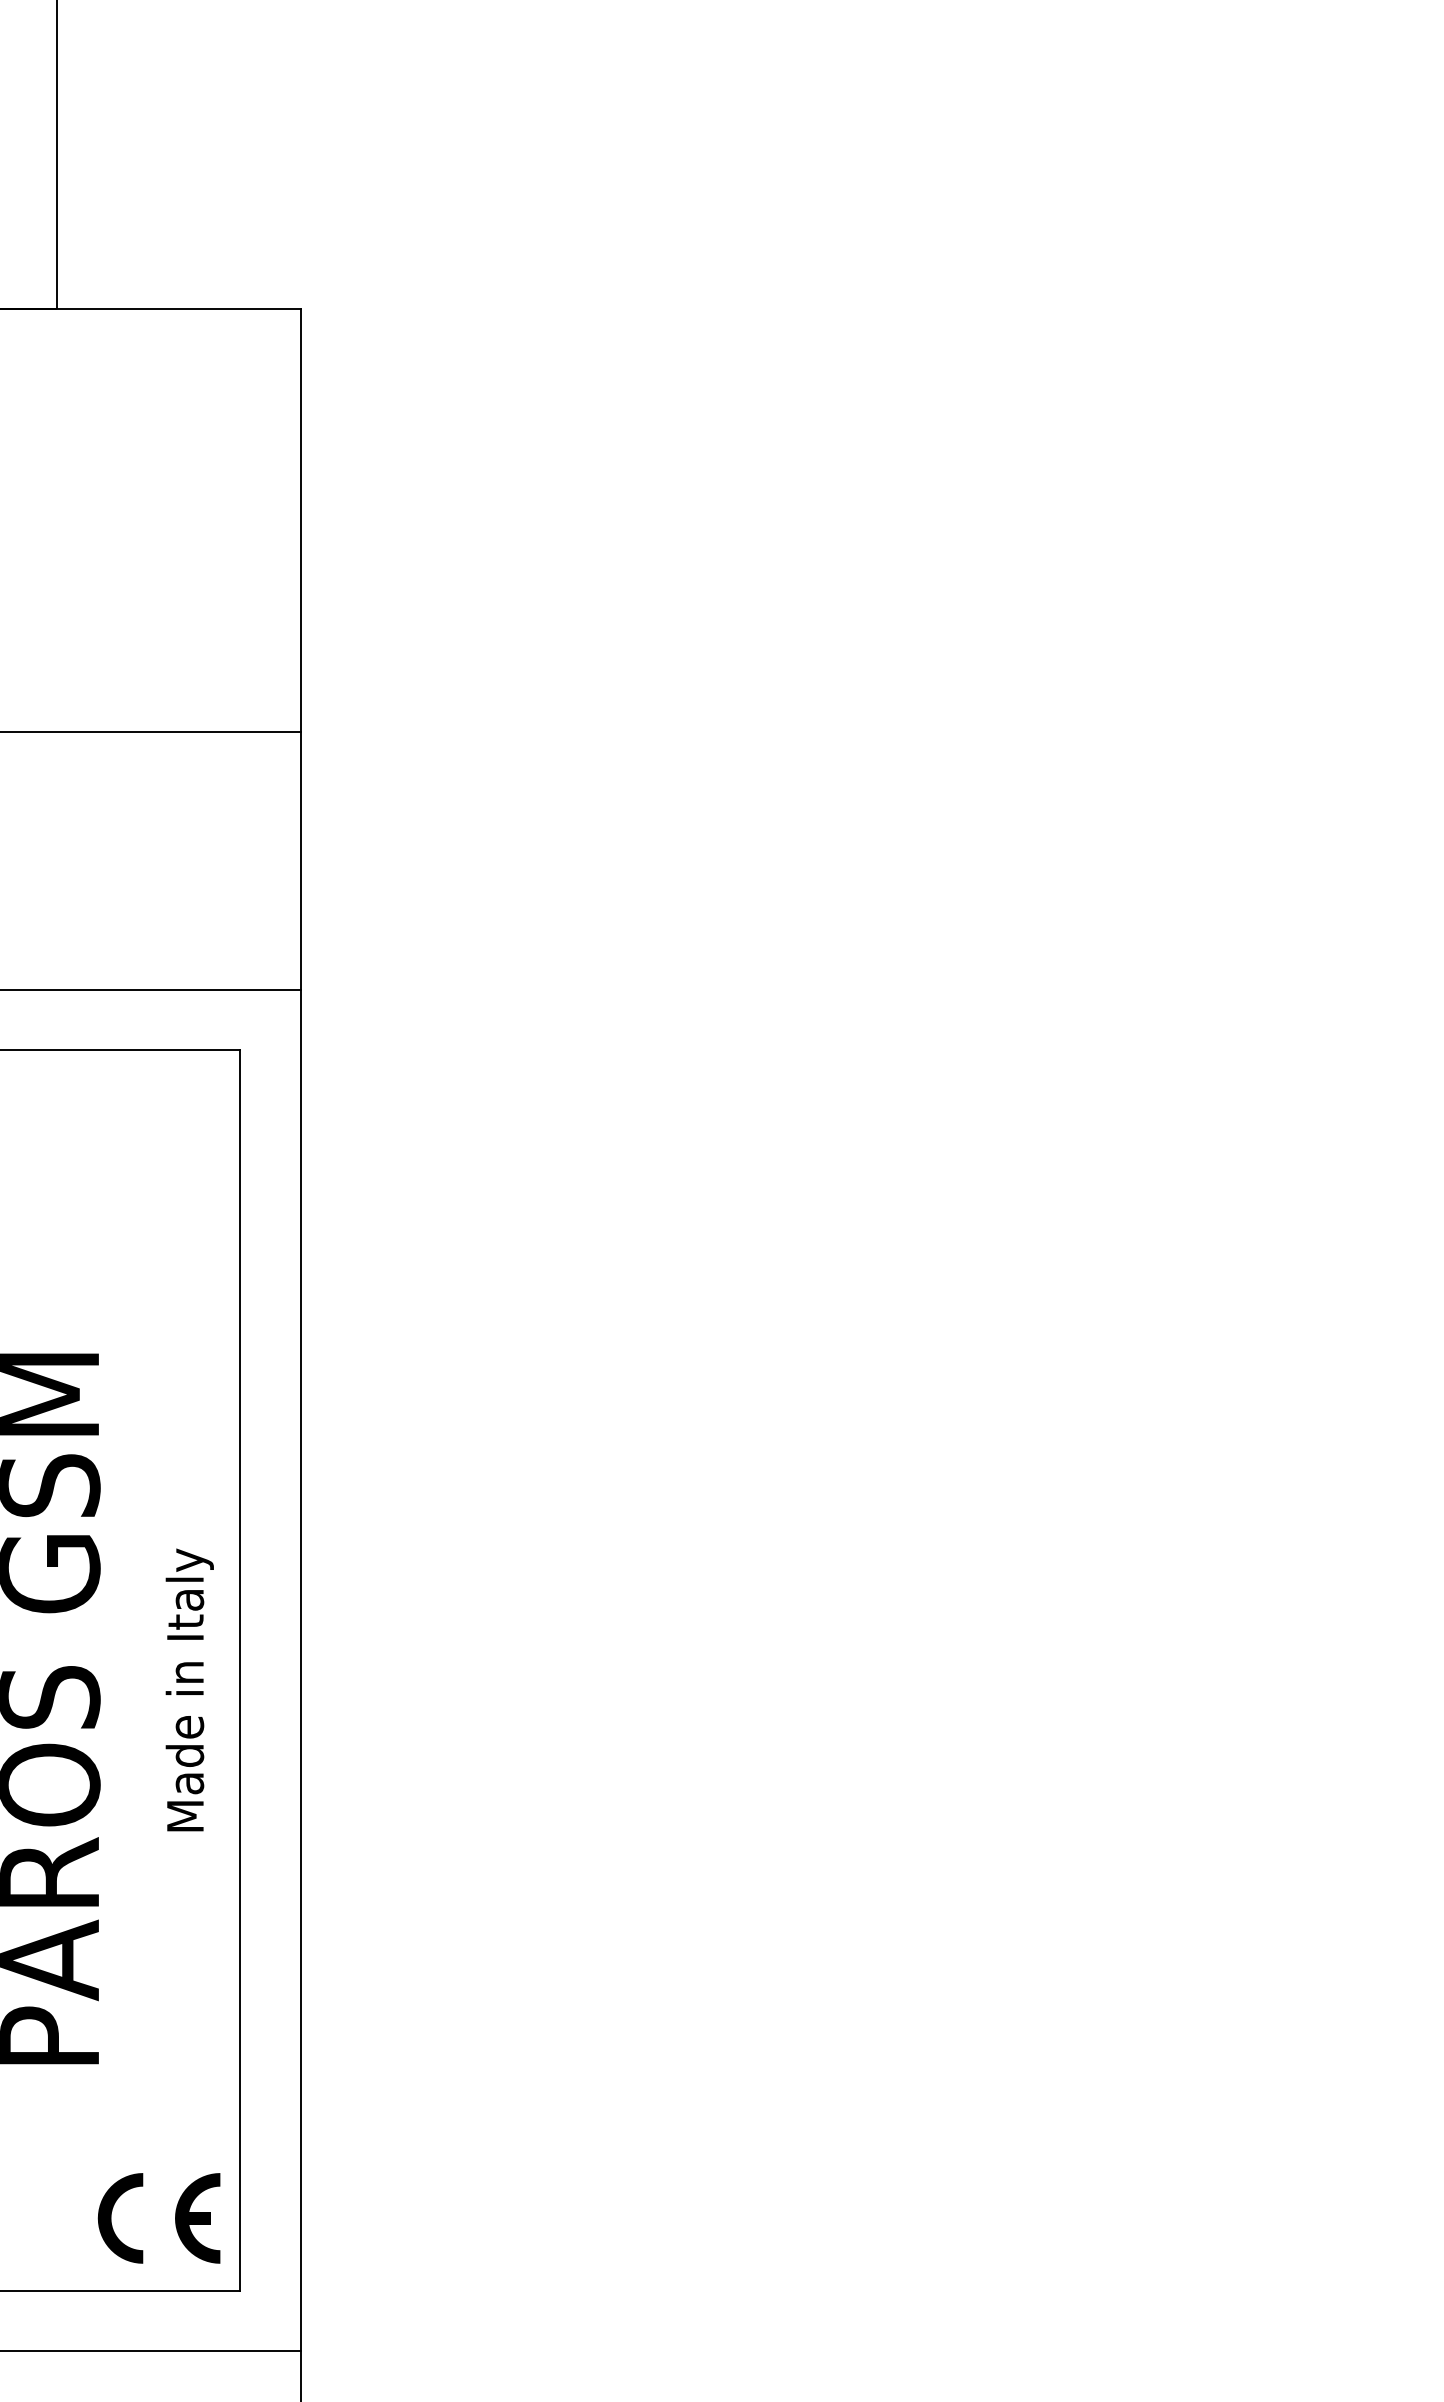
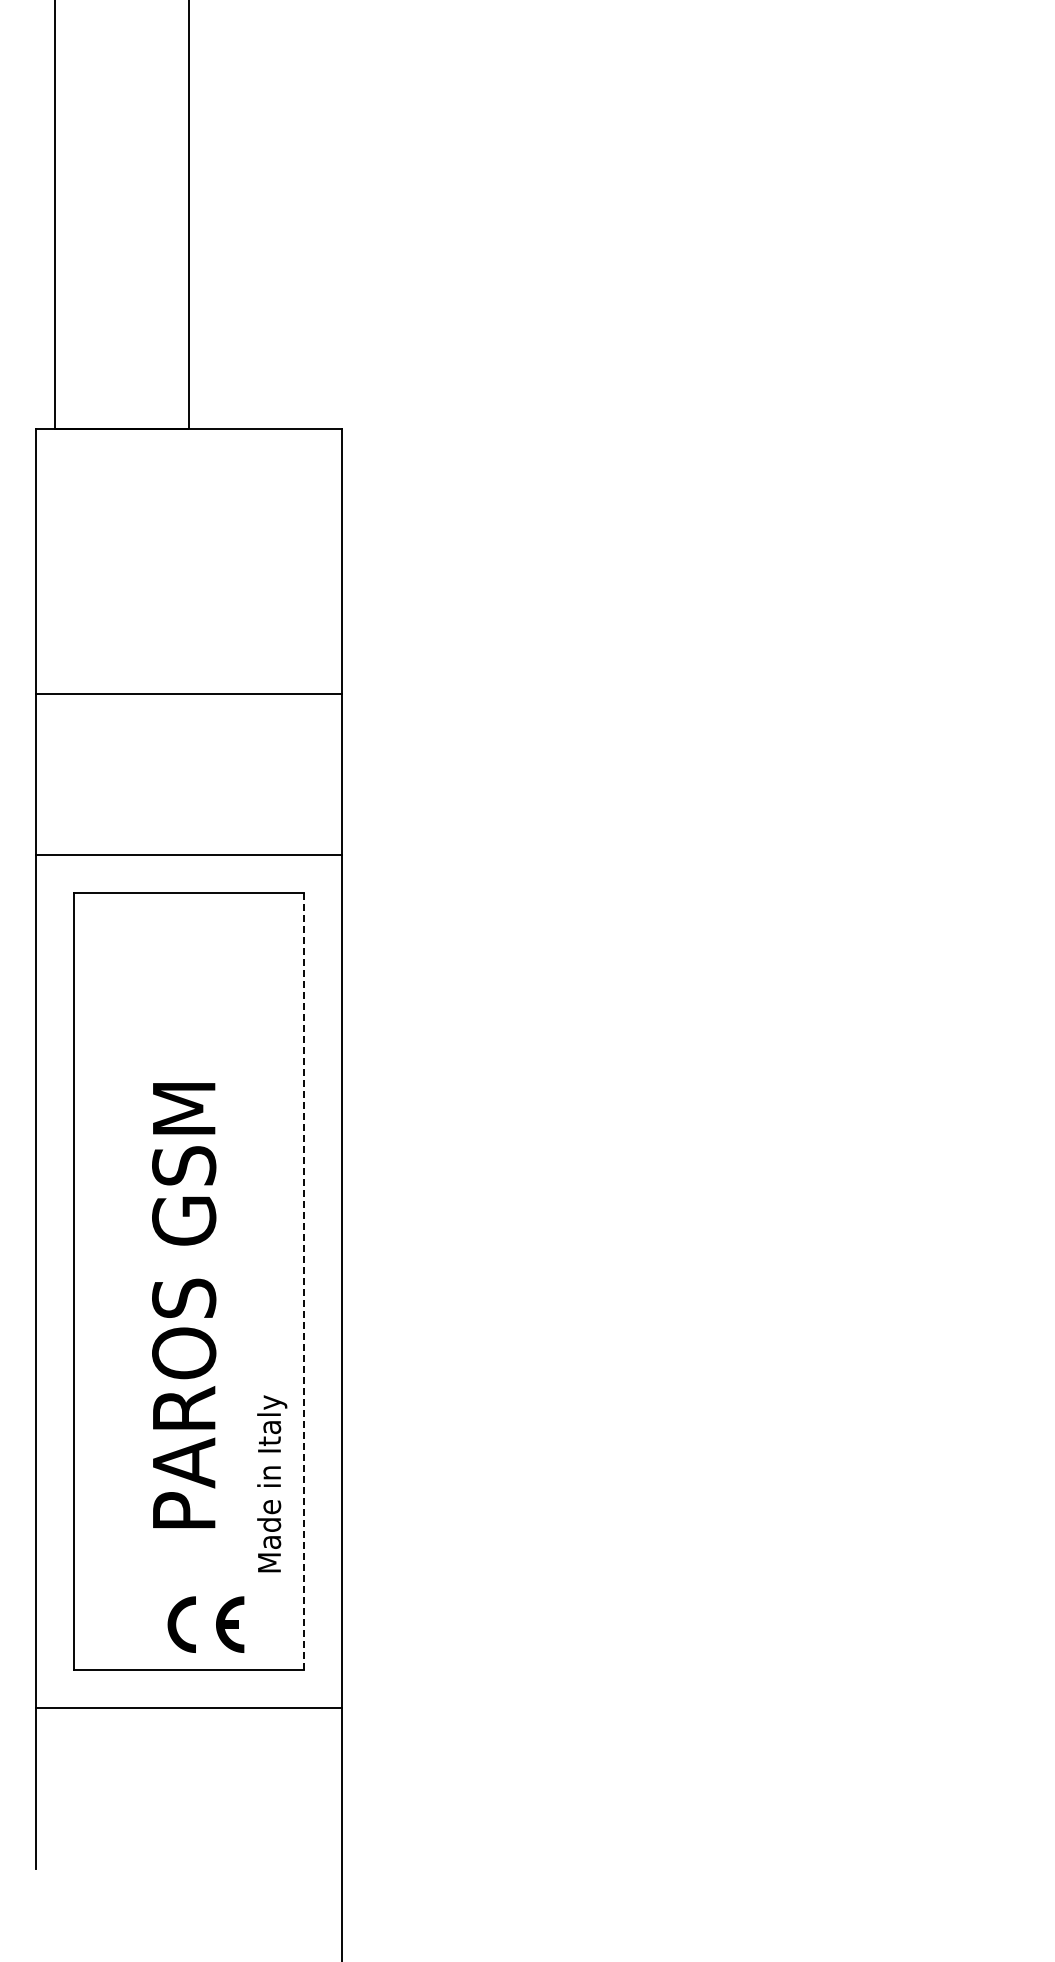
line: (239, 1670) -> (303, 1281), solid -> dashed
text: (190, 1689) -> (272, 1483), moved
part: (175, 2218) -> (216, 1624), moved

